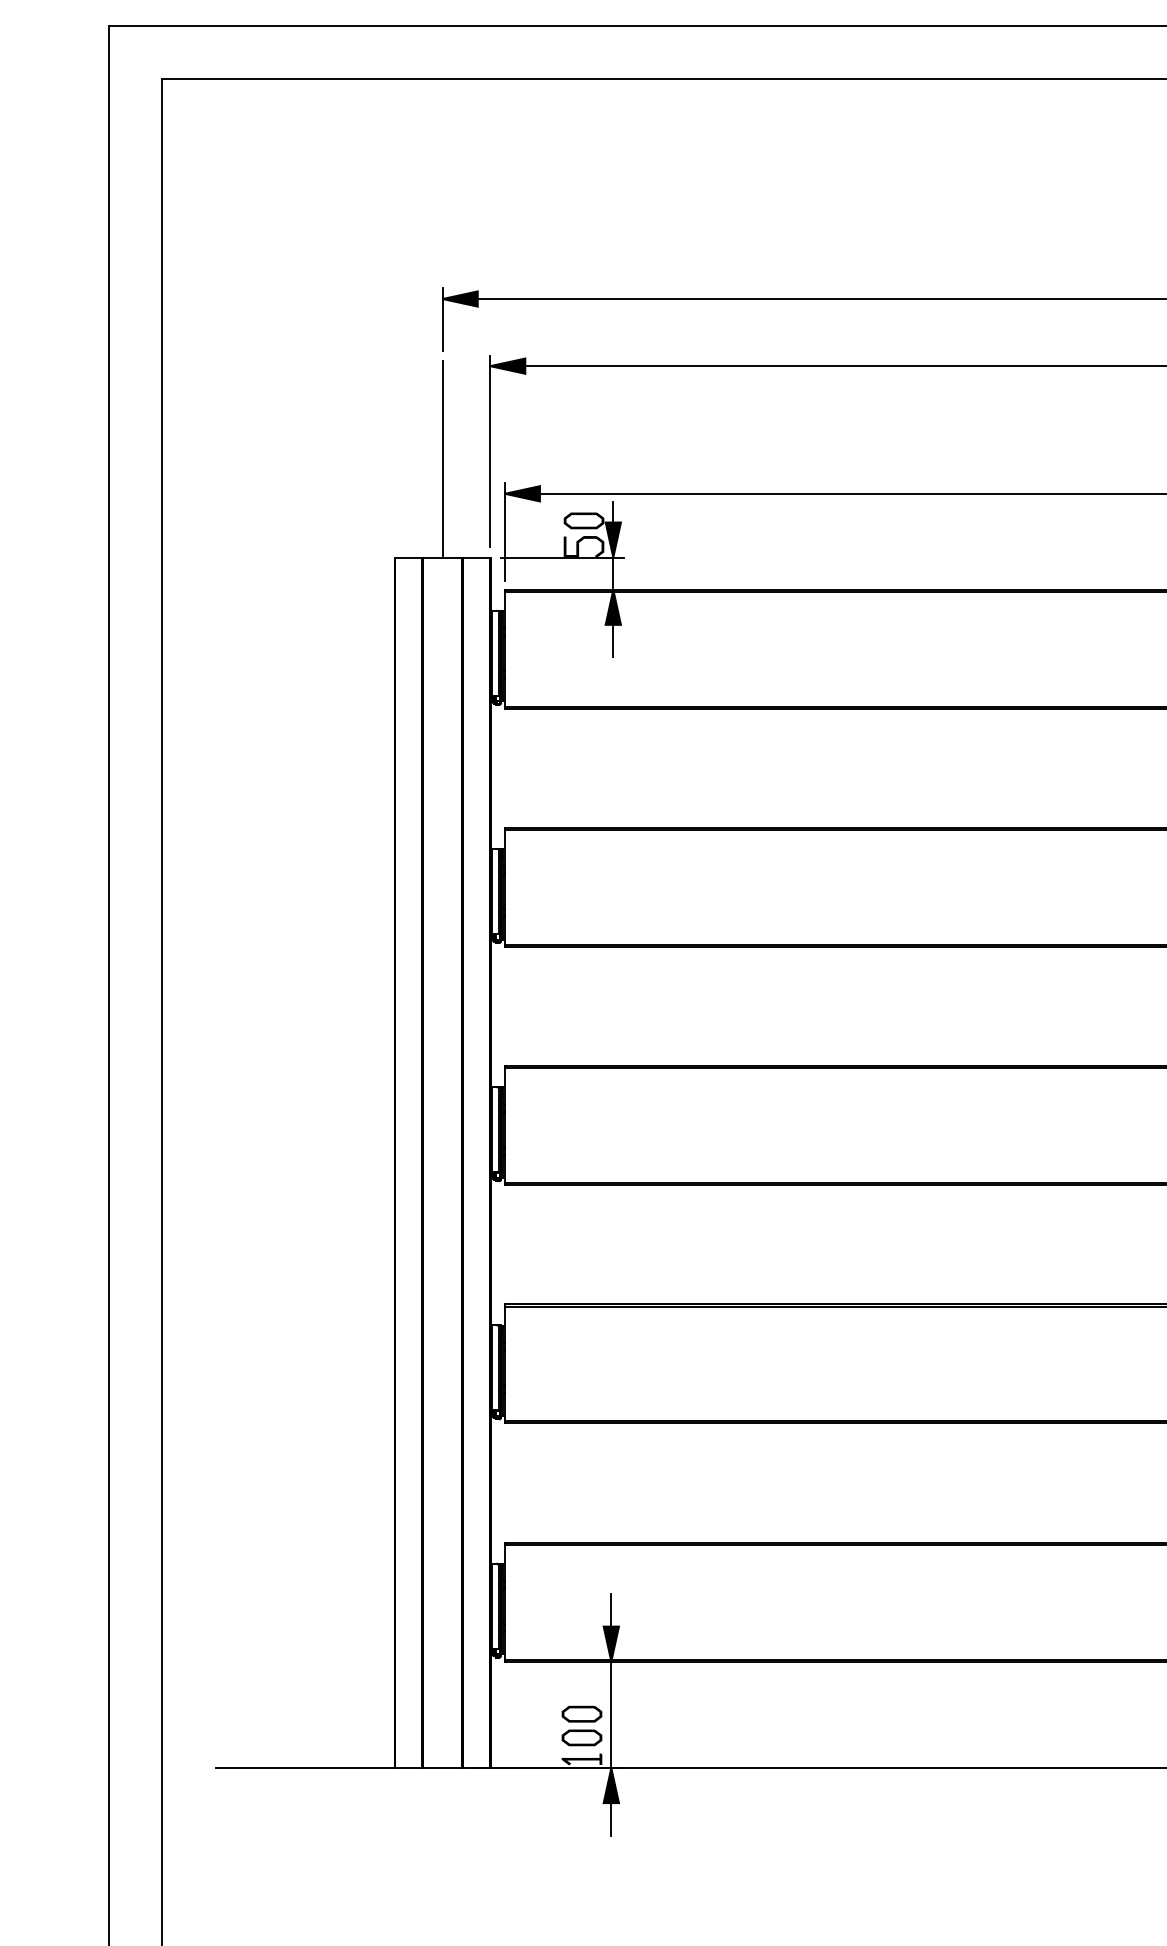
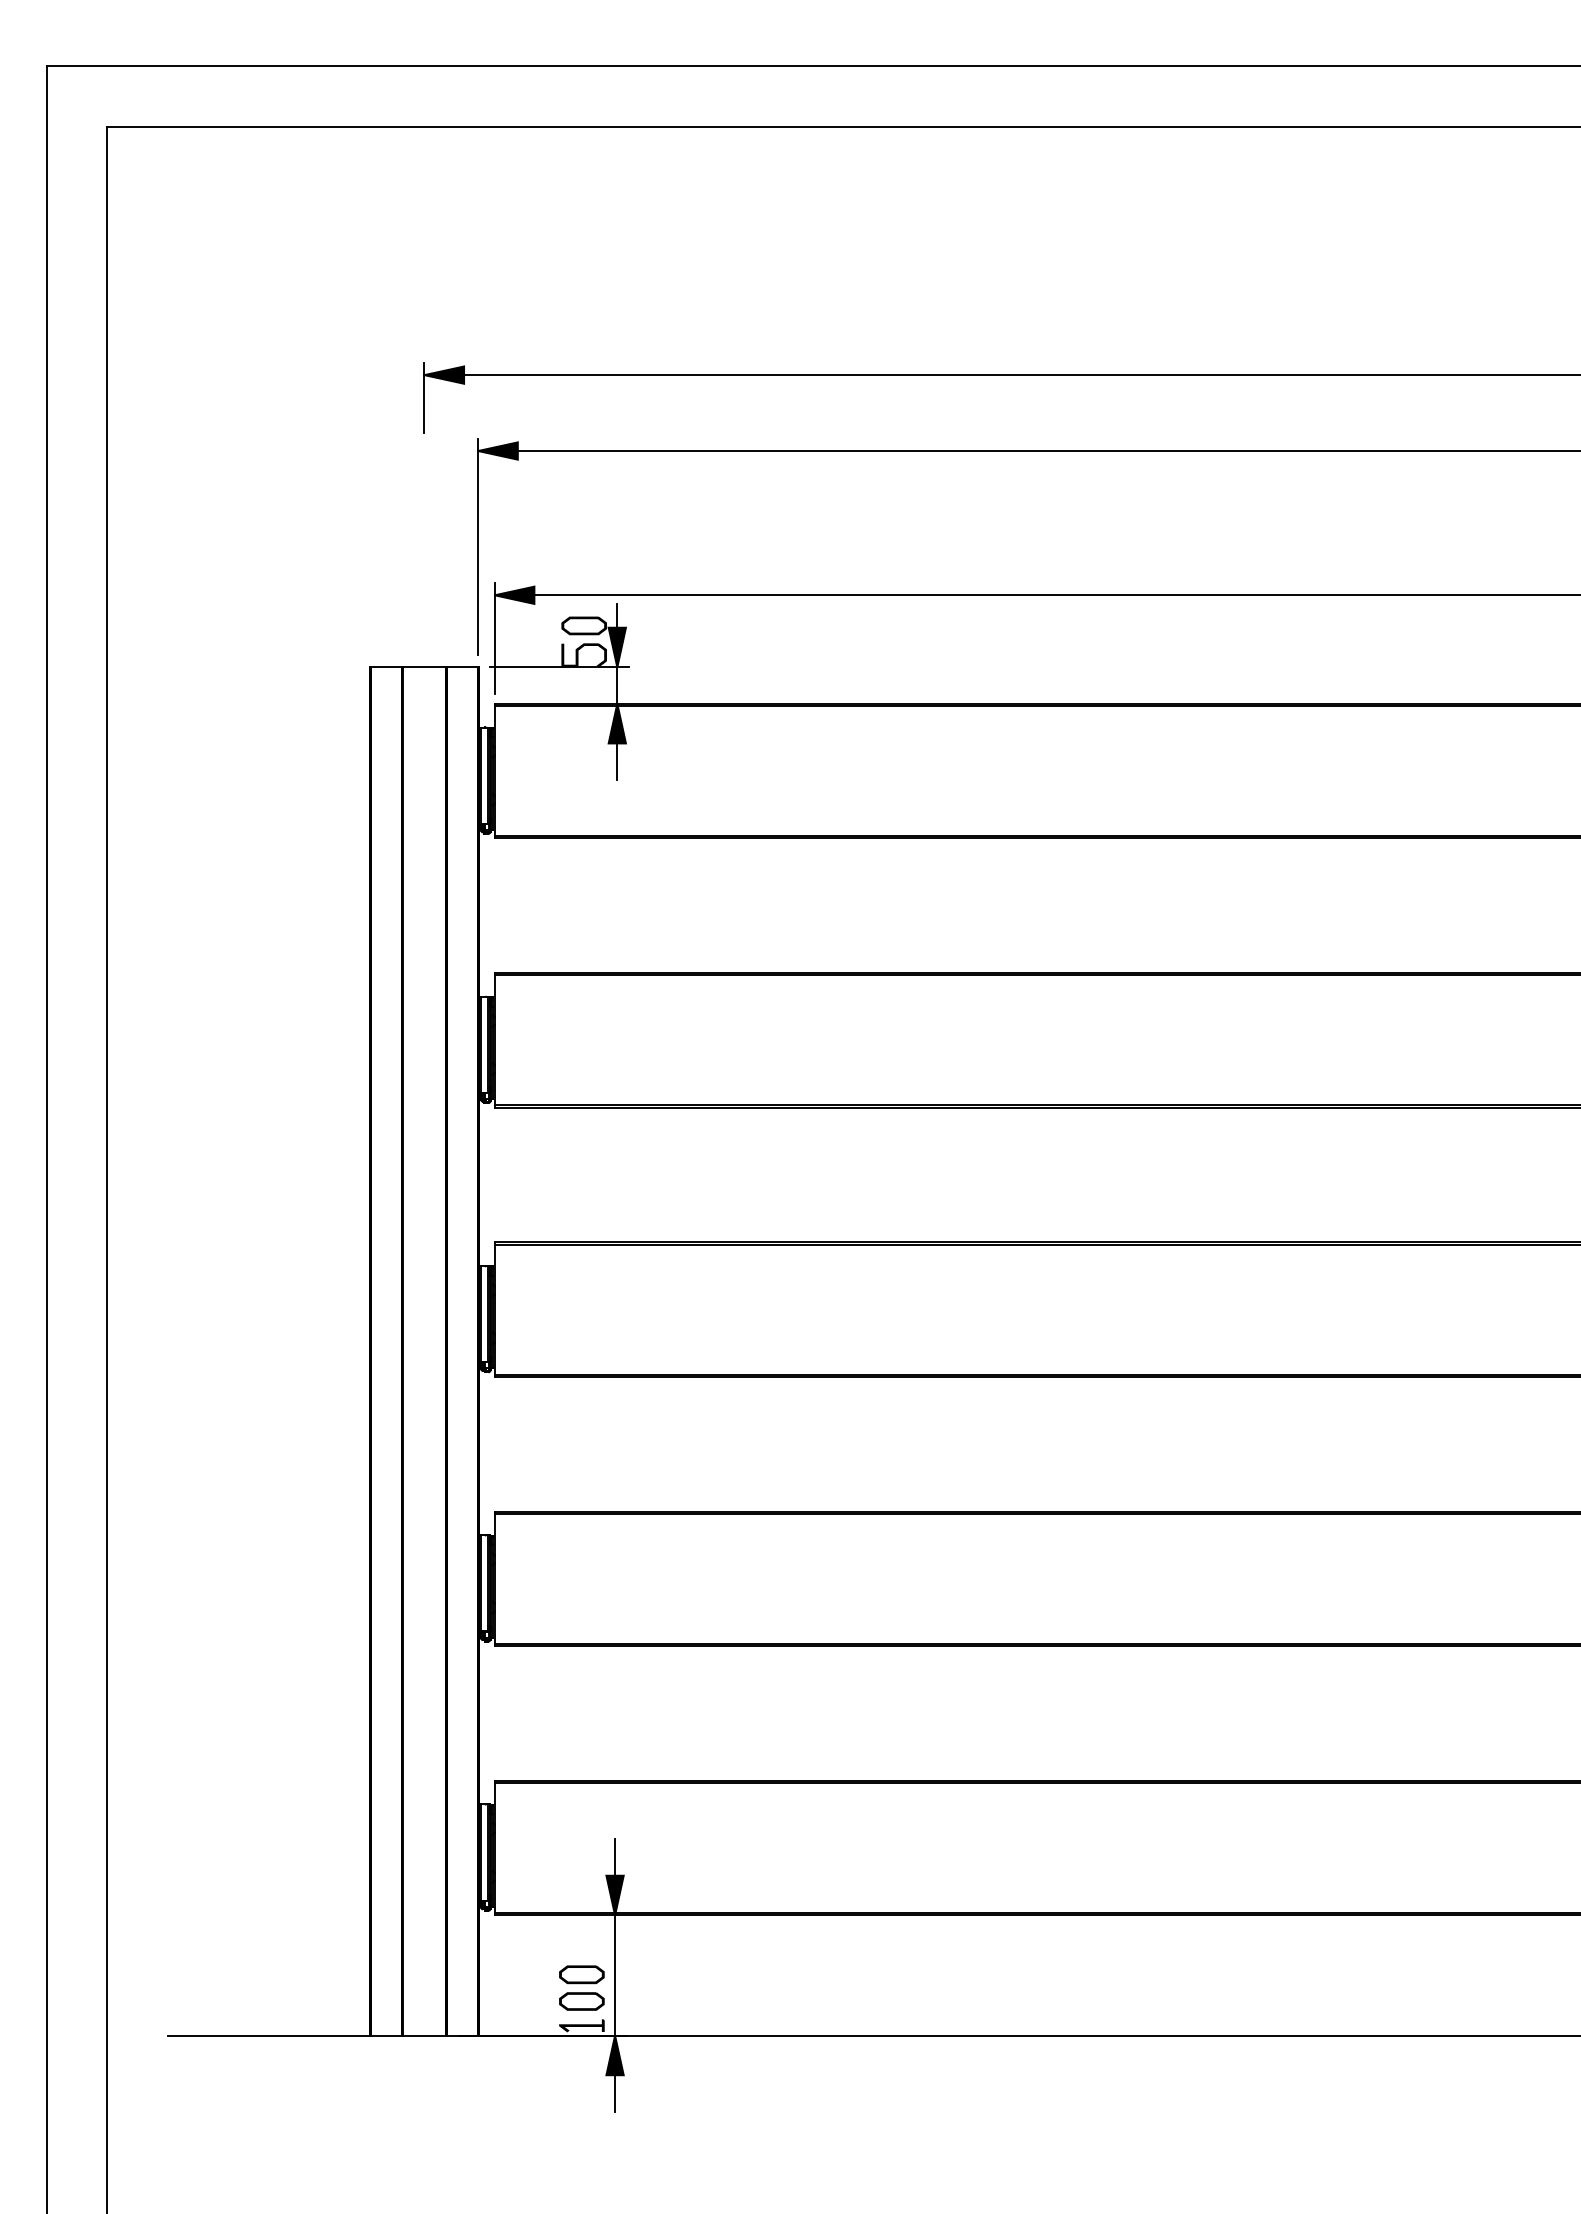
line: (442, 459) -> (424, 556), removed

